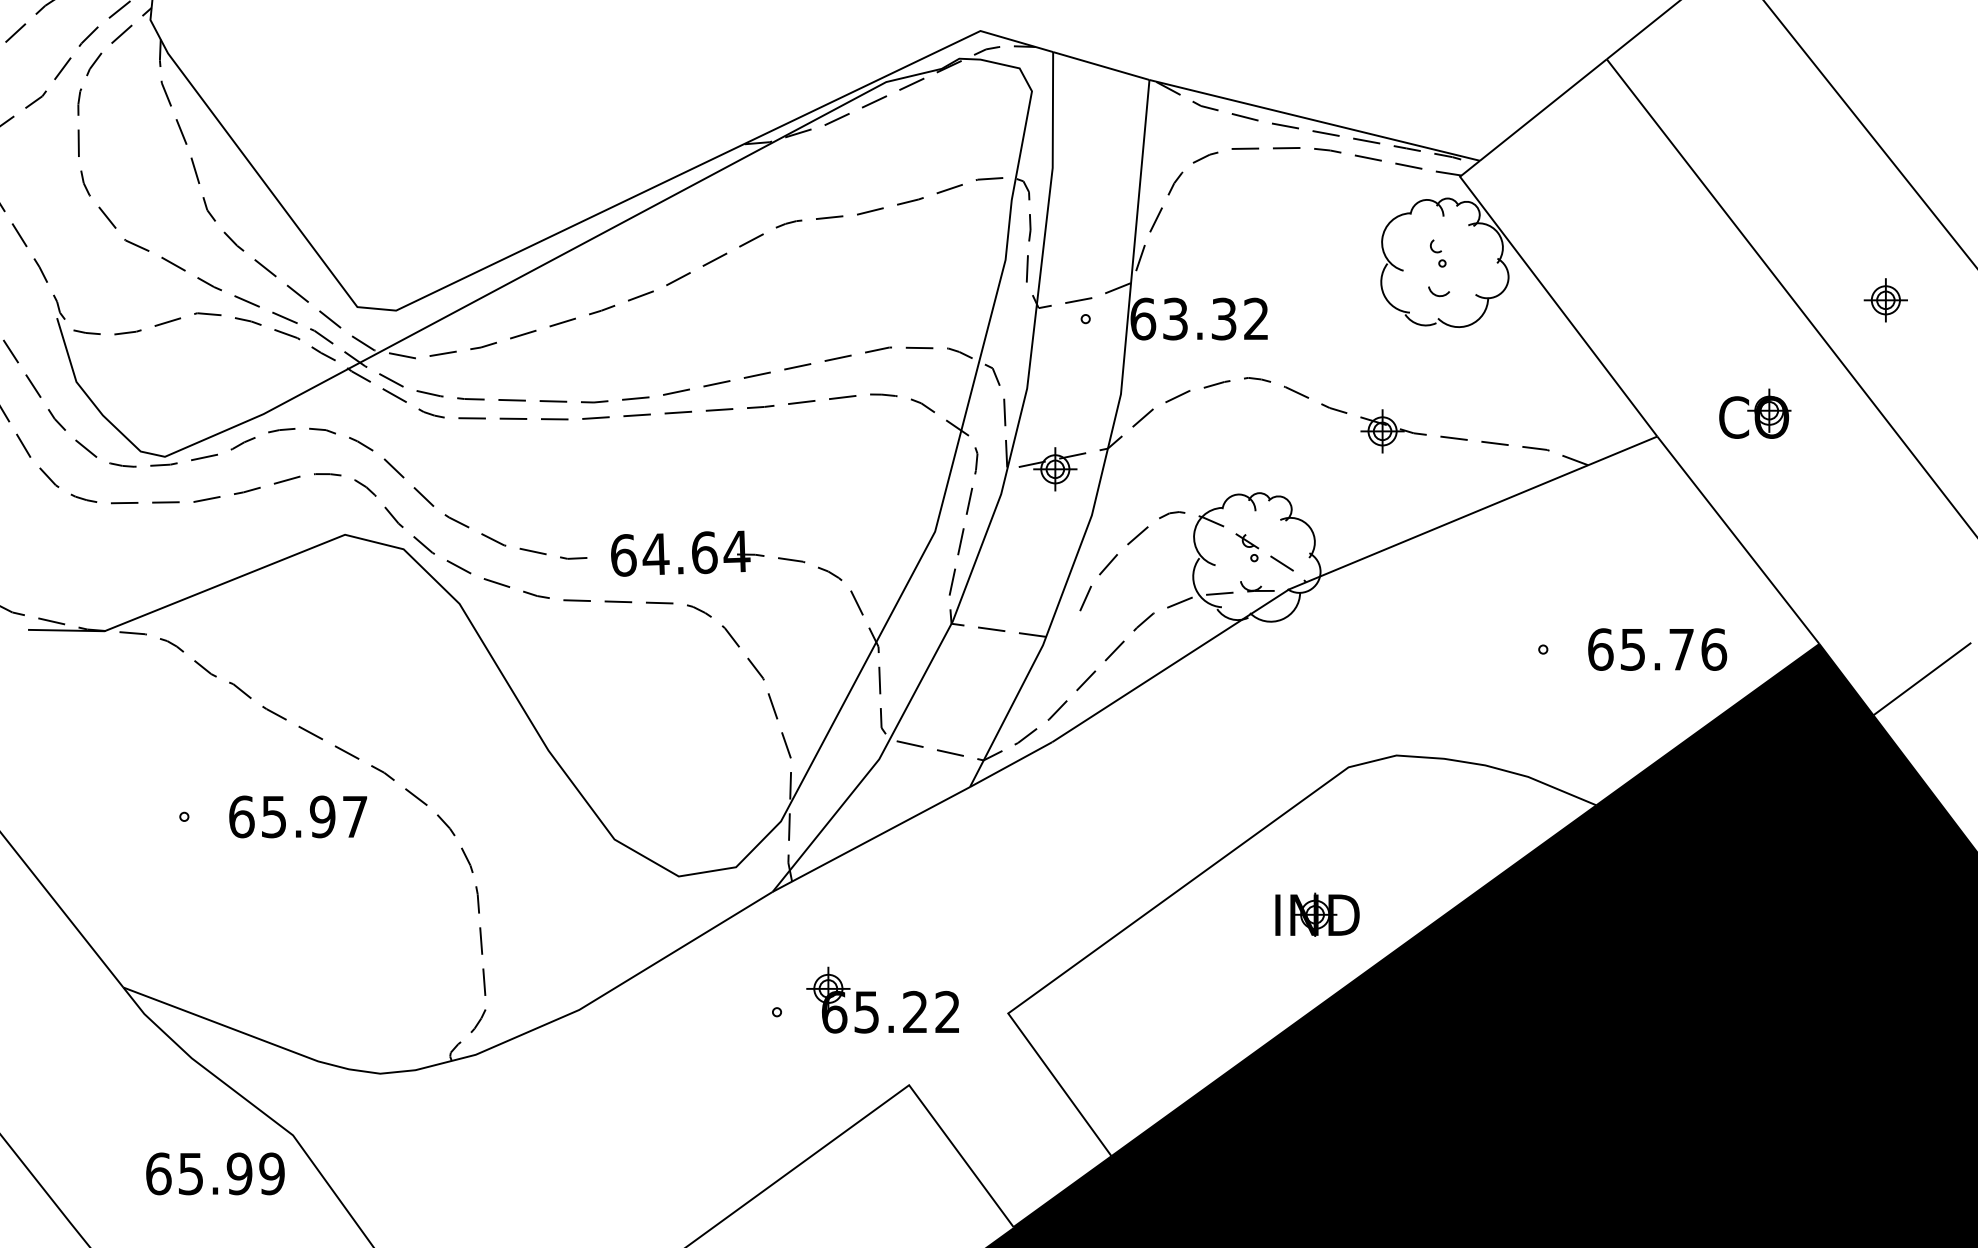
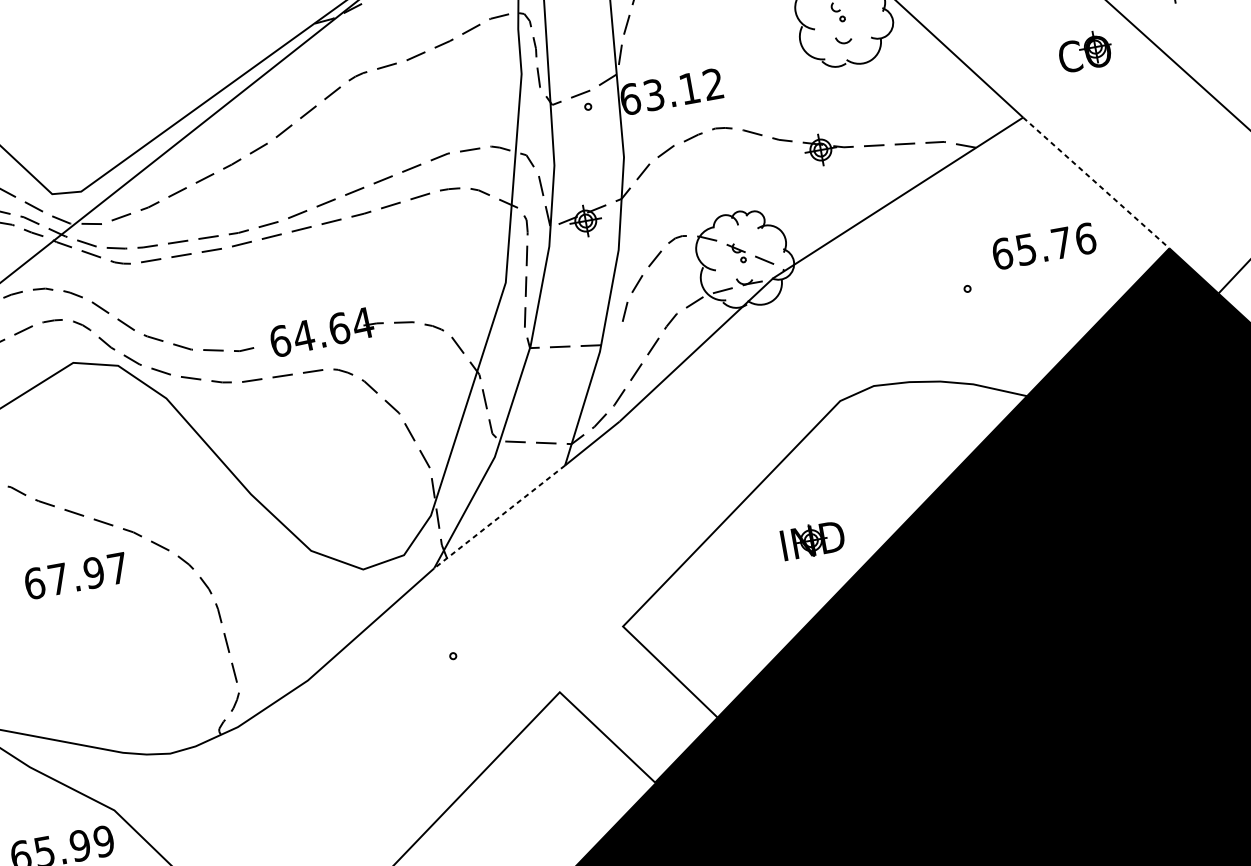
text: (1223, 318) -> (689, 88), 63.32 -> 63.12
part: (1755, 413) -> (1085, 51), moved
line: (1738, 540) -> (1096, 183), solid -> dashed
text: (1657, 649) -> (1044, 246), moved
text: (274, 817) -> (58, 579), 65.97 -> 67.97
line: (871, 839) -> (499, 516), solid -> dashed
part: (1317, 914) -> (812, 540), moved
part: (875, 996) -> (523, 631), removed

